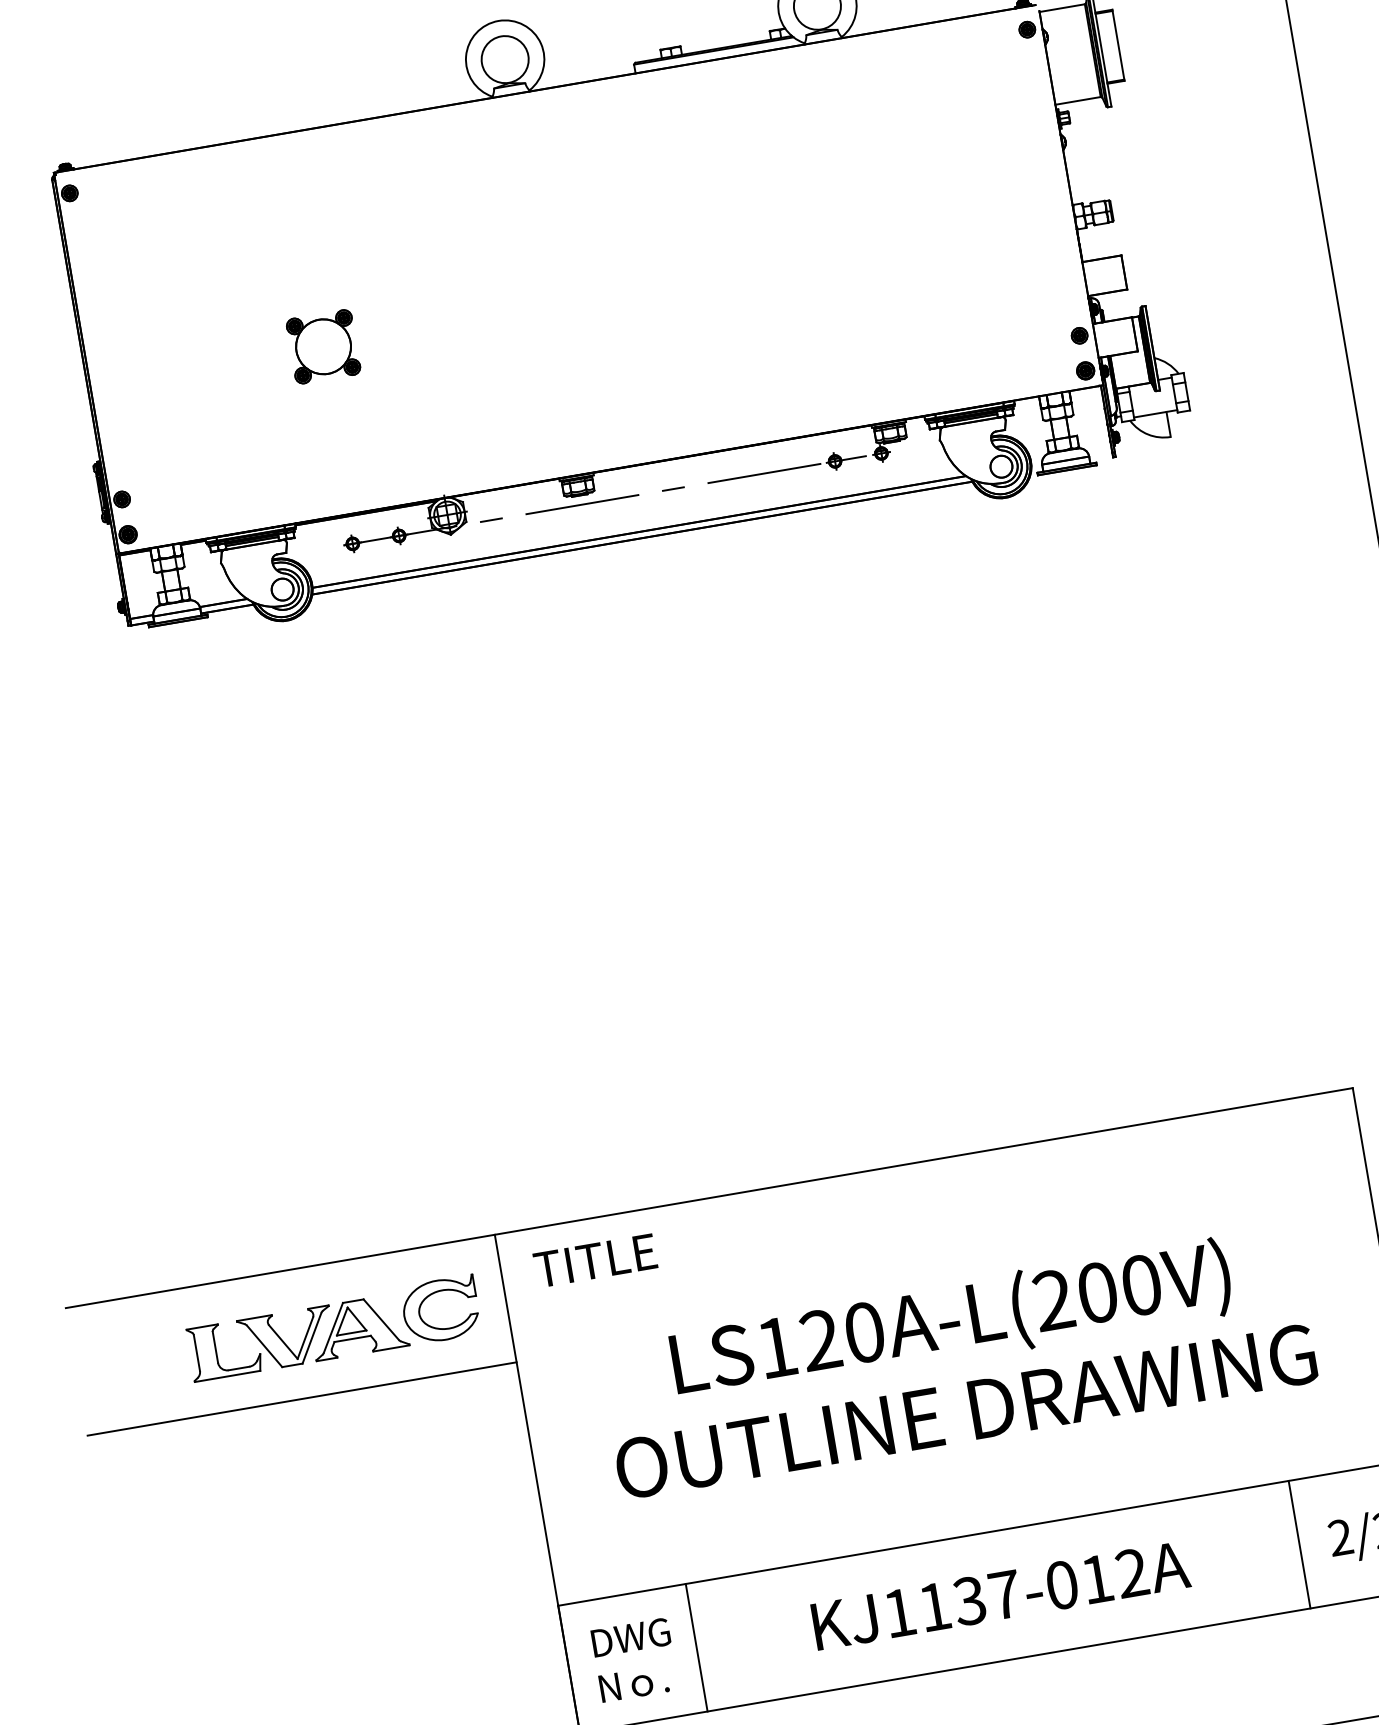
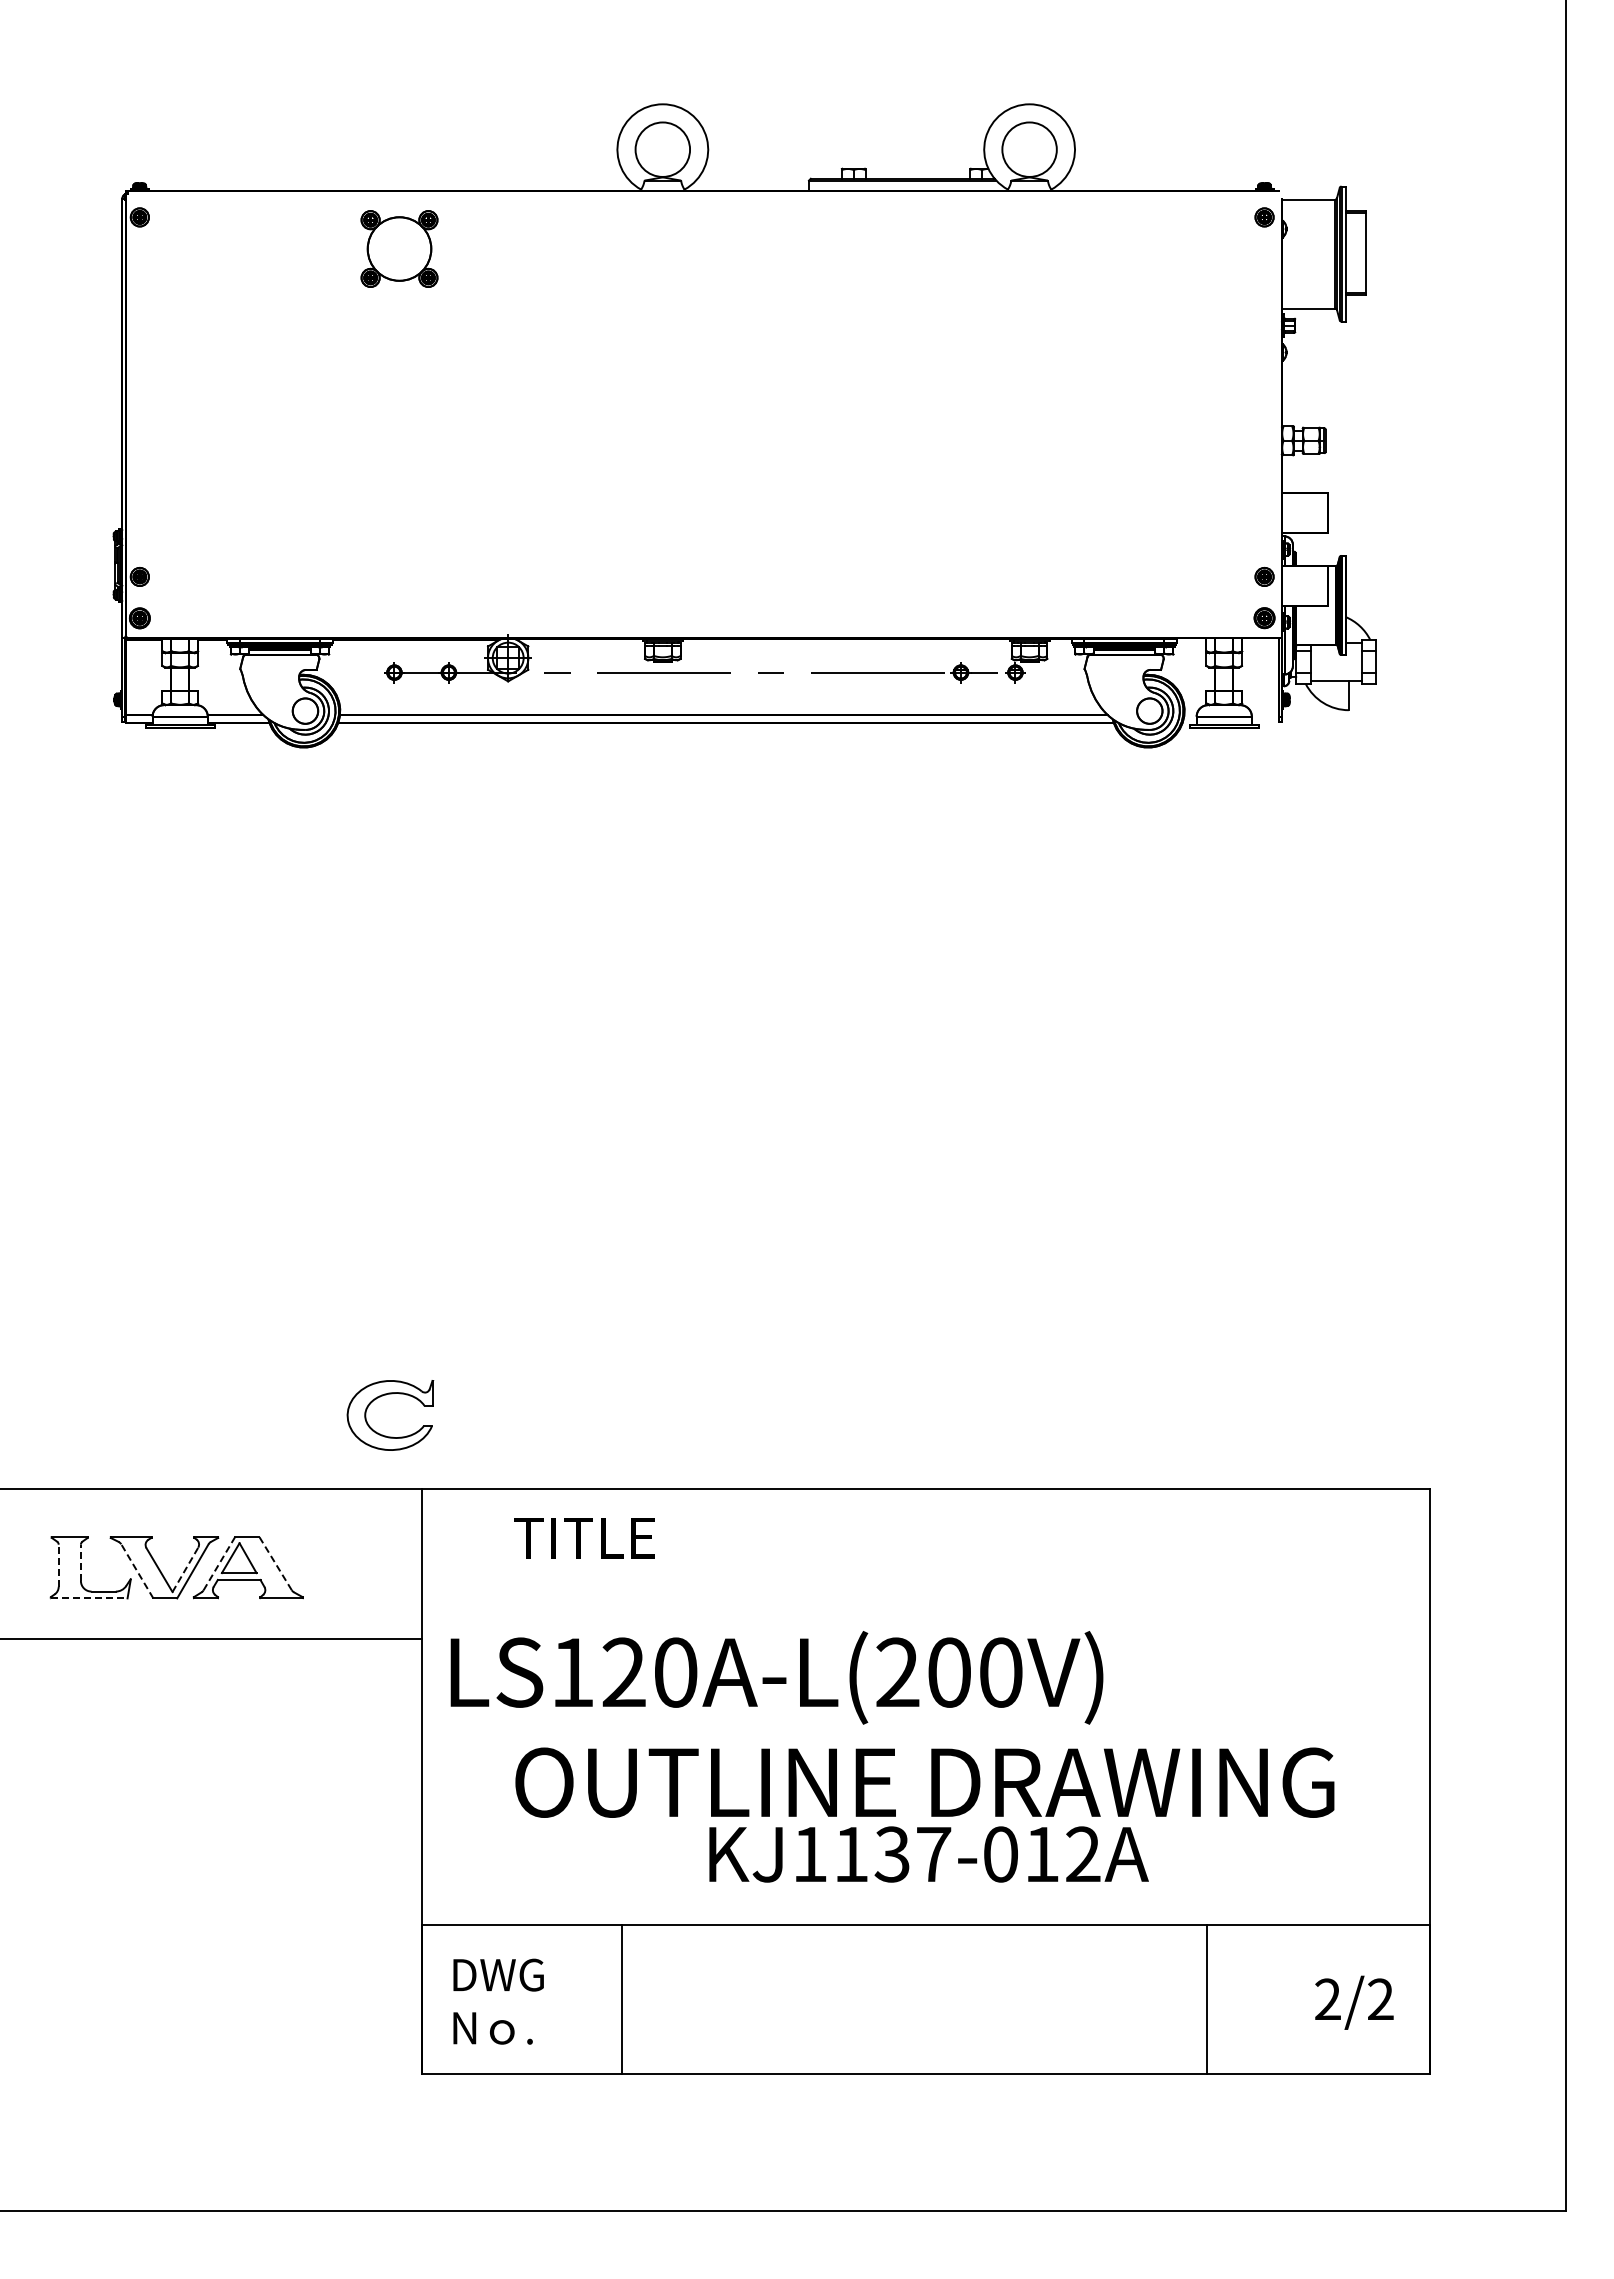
part: (323, 346) -> (399, 248), moved
text: (595, 1261) -> (584, 1538), moved
part: (434, 1293) -> (386, 1395), moved
line: (381, 1319) -> (275, 1563), solid -> dashed
text: (951, 1322) -> (776, 1677), moved
line: (333, 1327) -> (219, 1563), solid -> dashed
line: (305, 1337) -> (185, 1569), solid -> dashed
line: (264, 1345) -> (137, 1570), solid -> dashed
line: (215, 1347) -> (80, 1562), solid -> dashed
line: (196, 1352) -> (58, 1565), solid -> dashed
line: (227, 1376) -> (89, 1598), solid -> dashed
line: (1299, 1544) -> (1206, 1999), moved
part: (1000, 1595) -> (928, 1854), moved
line: (696, 1647) -> (621, 1999), moved

